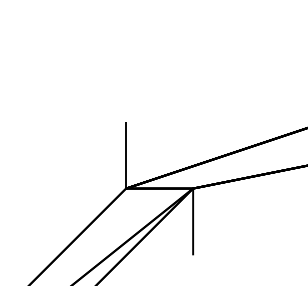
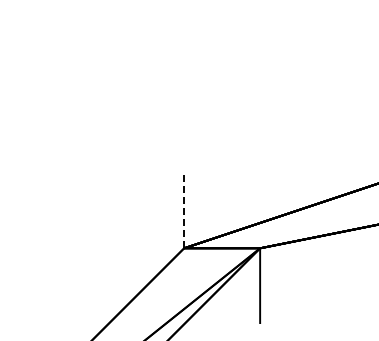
line: (126, 155) -> (184, 210), solid -> dashed

